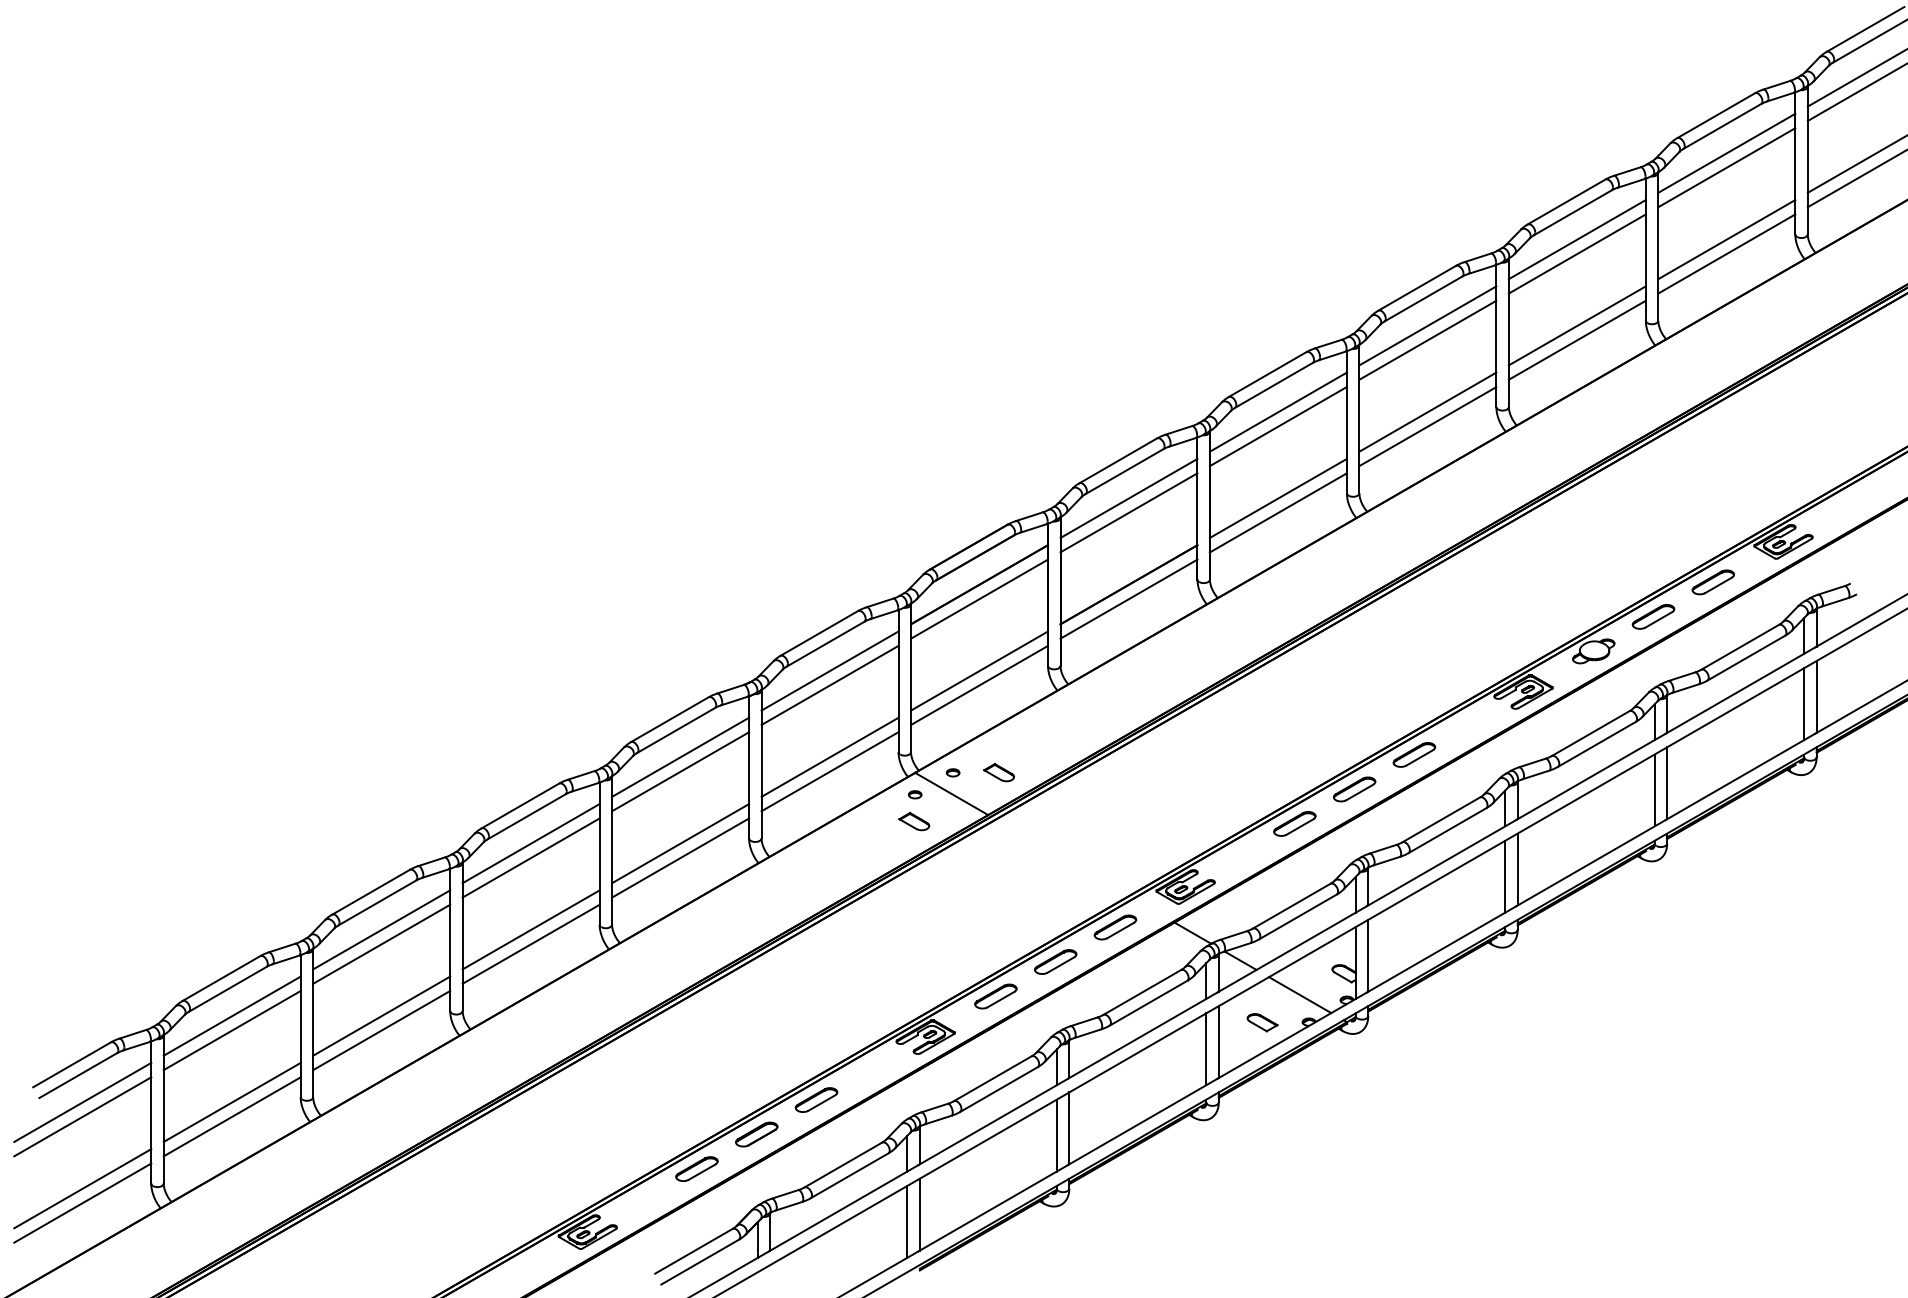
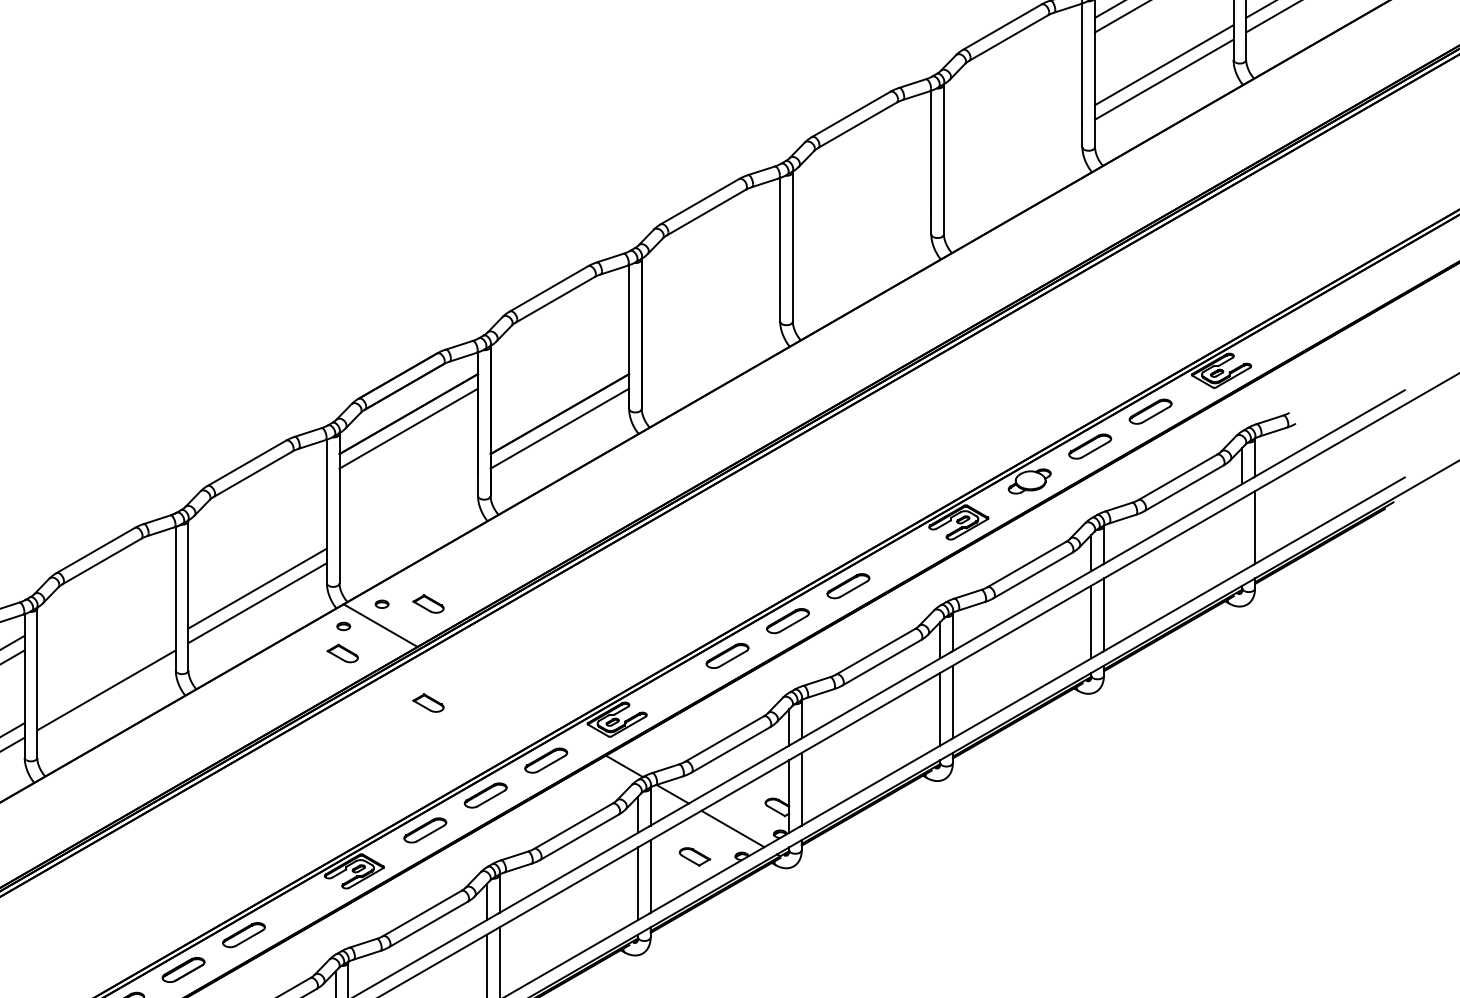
line: (1576, 239) -> (1012, 65), removed
line: (1576, 253) -> (1012, 79), removed
line: (1427, 325) -> (861, 152), removed
line: (1576, 325) -> (1012, 152), removed
line: (1427, 339) -> (861, 166), removed
line: (1576, 339) -> (1012, 166), removed
line: (1277, 411) -> (710, 238), removed
line: (1427, 411) -> (861, 238), removed
line: (1277, 426) -> (710, 254), removed
line: (1427, 426) -> (861, 254), removed
line: (1128, 497) -> (559, 325), removed
line: (1277, 497) -> (710, 325), removed
line: (1128, 512) -> (559, 341), removed
line: (1277, 512) -> (710, 341), removed
line: (829, 670) -> (257, 500), removed
line: (979, 670) -> (408, 500), removed
line: (829, 684) -> (257, 514), removed
line: (979, 684) -> (408, 514), removed
line: (1804, 704) -> (1242, 535), removed
line: (680, 756) -> (106, 587), removed
line: (680, 771) -> (106, 602), removed
line: (680, 843) -> (106, 675), removed
part: (998, 870) -> (427, 703), added

